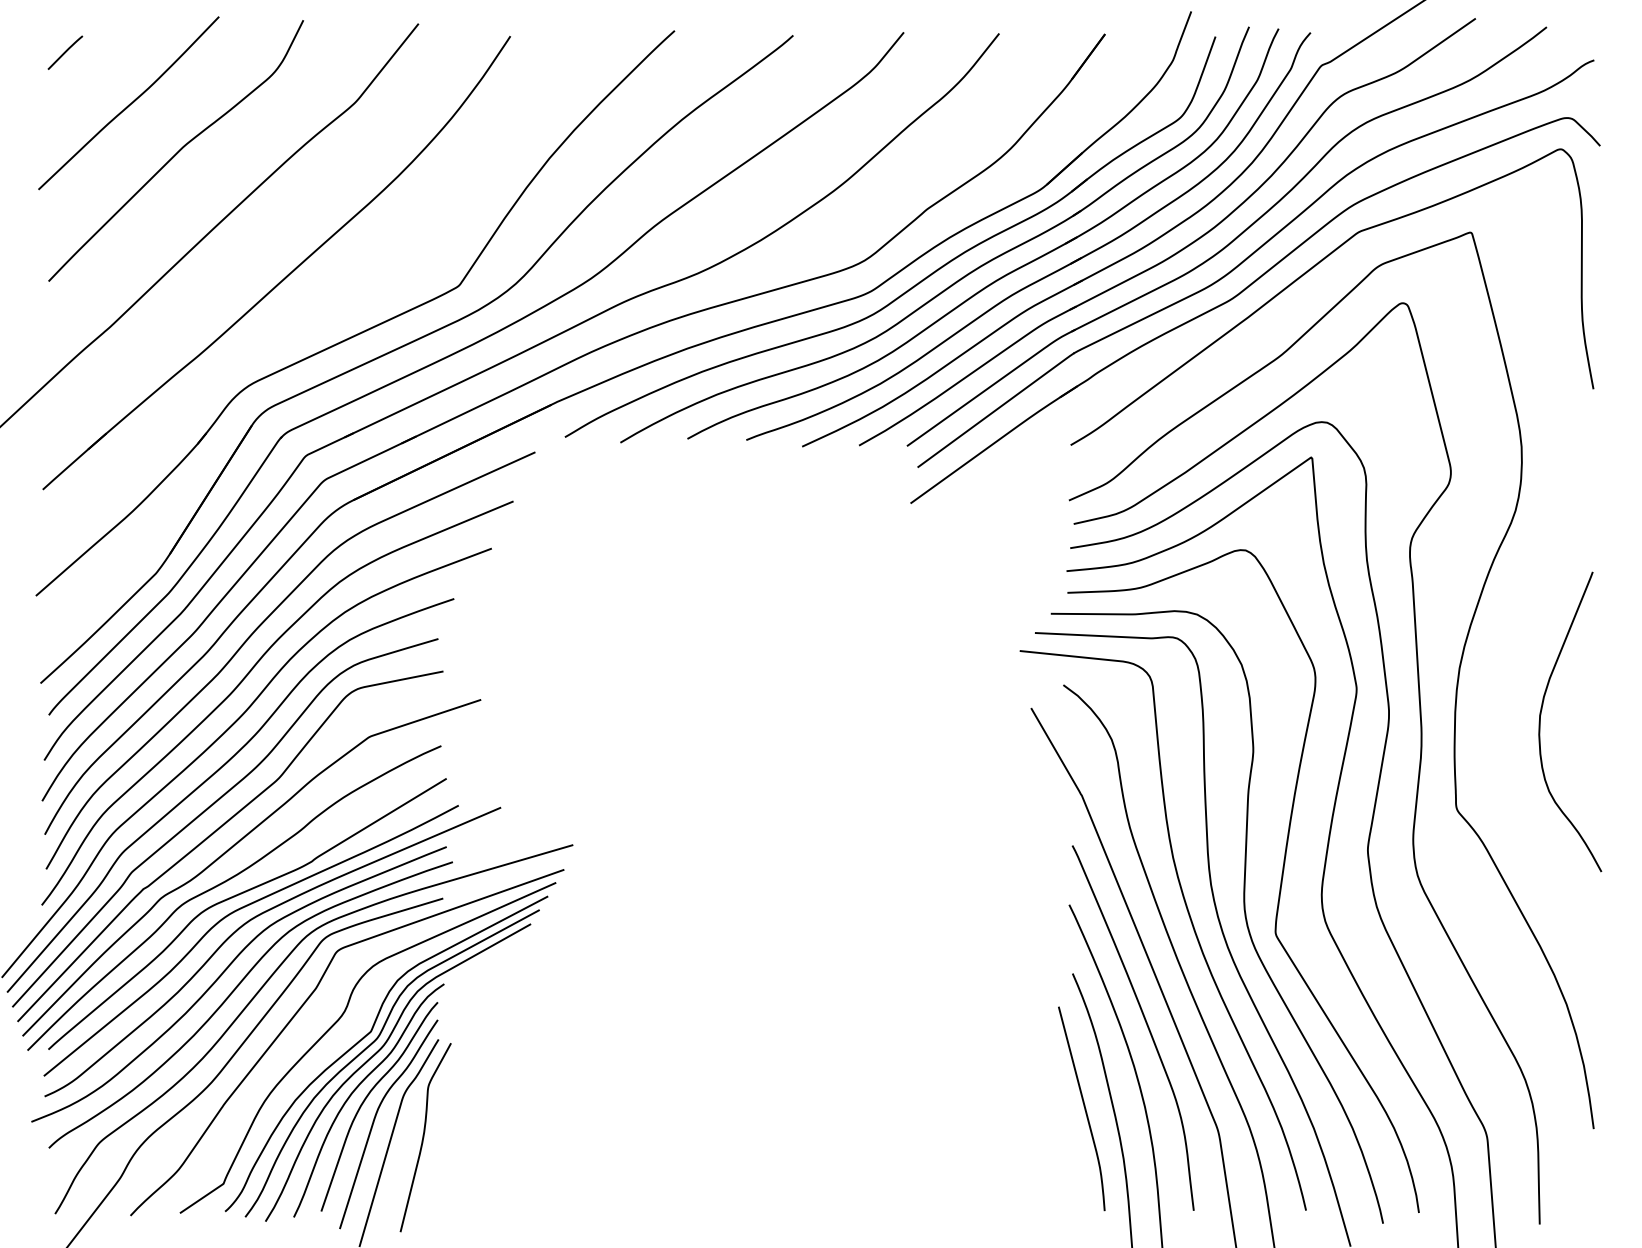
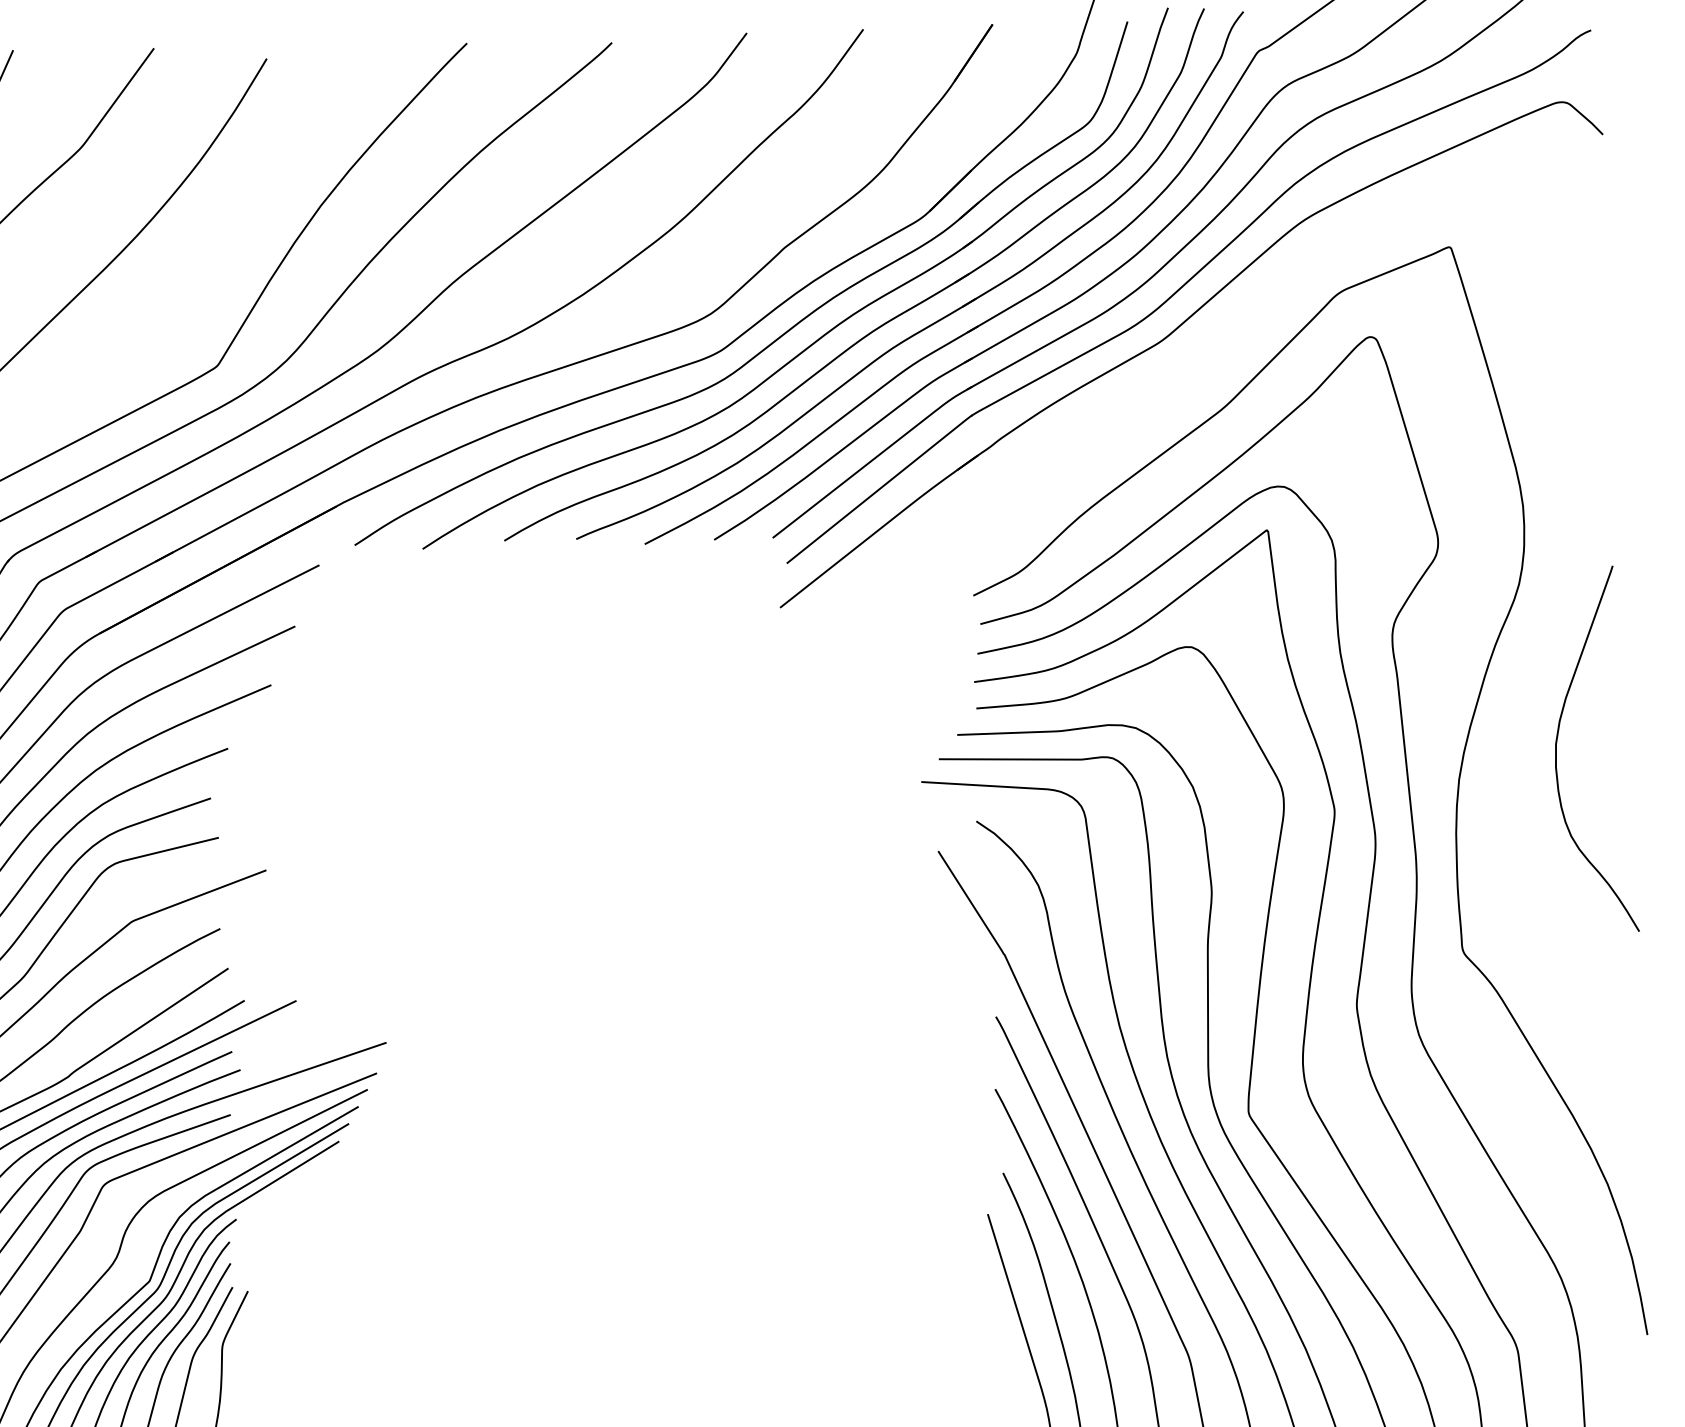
curve: (1313, 268) -> (1259, 299), removed
curve: (1541, 714) -> (1557, 742), moved

